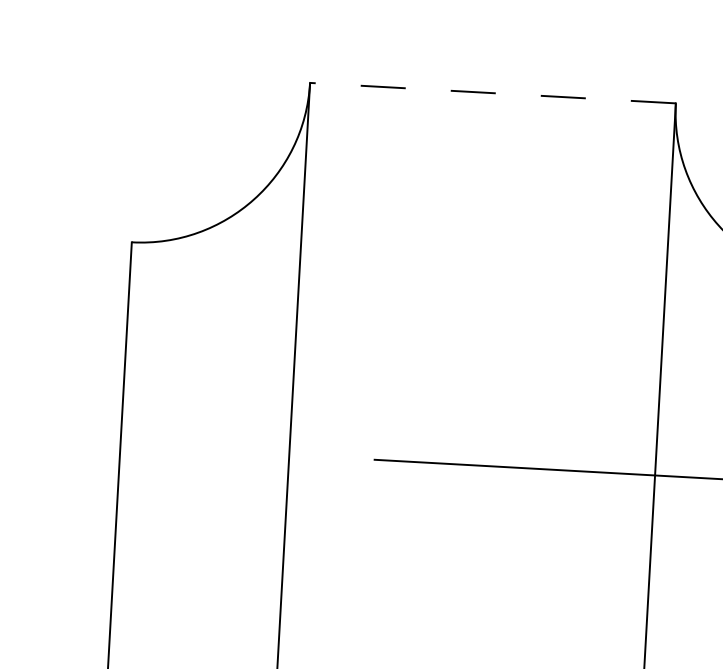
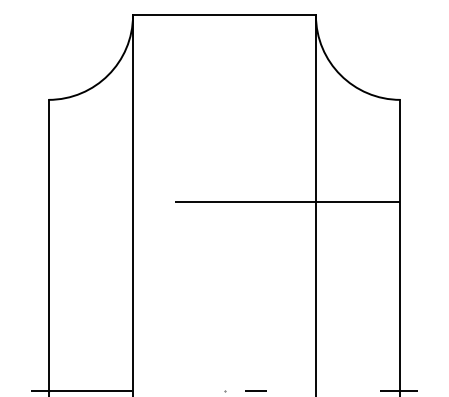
line: (492, 93) -> (224, 15), dashed -> solid

